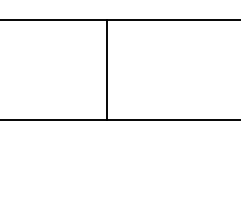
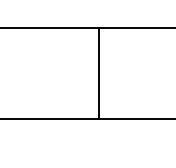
line: (107, 69) -> (99, 73), moved

